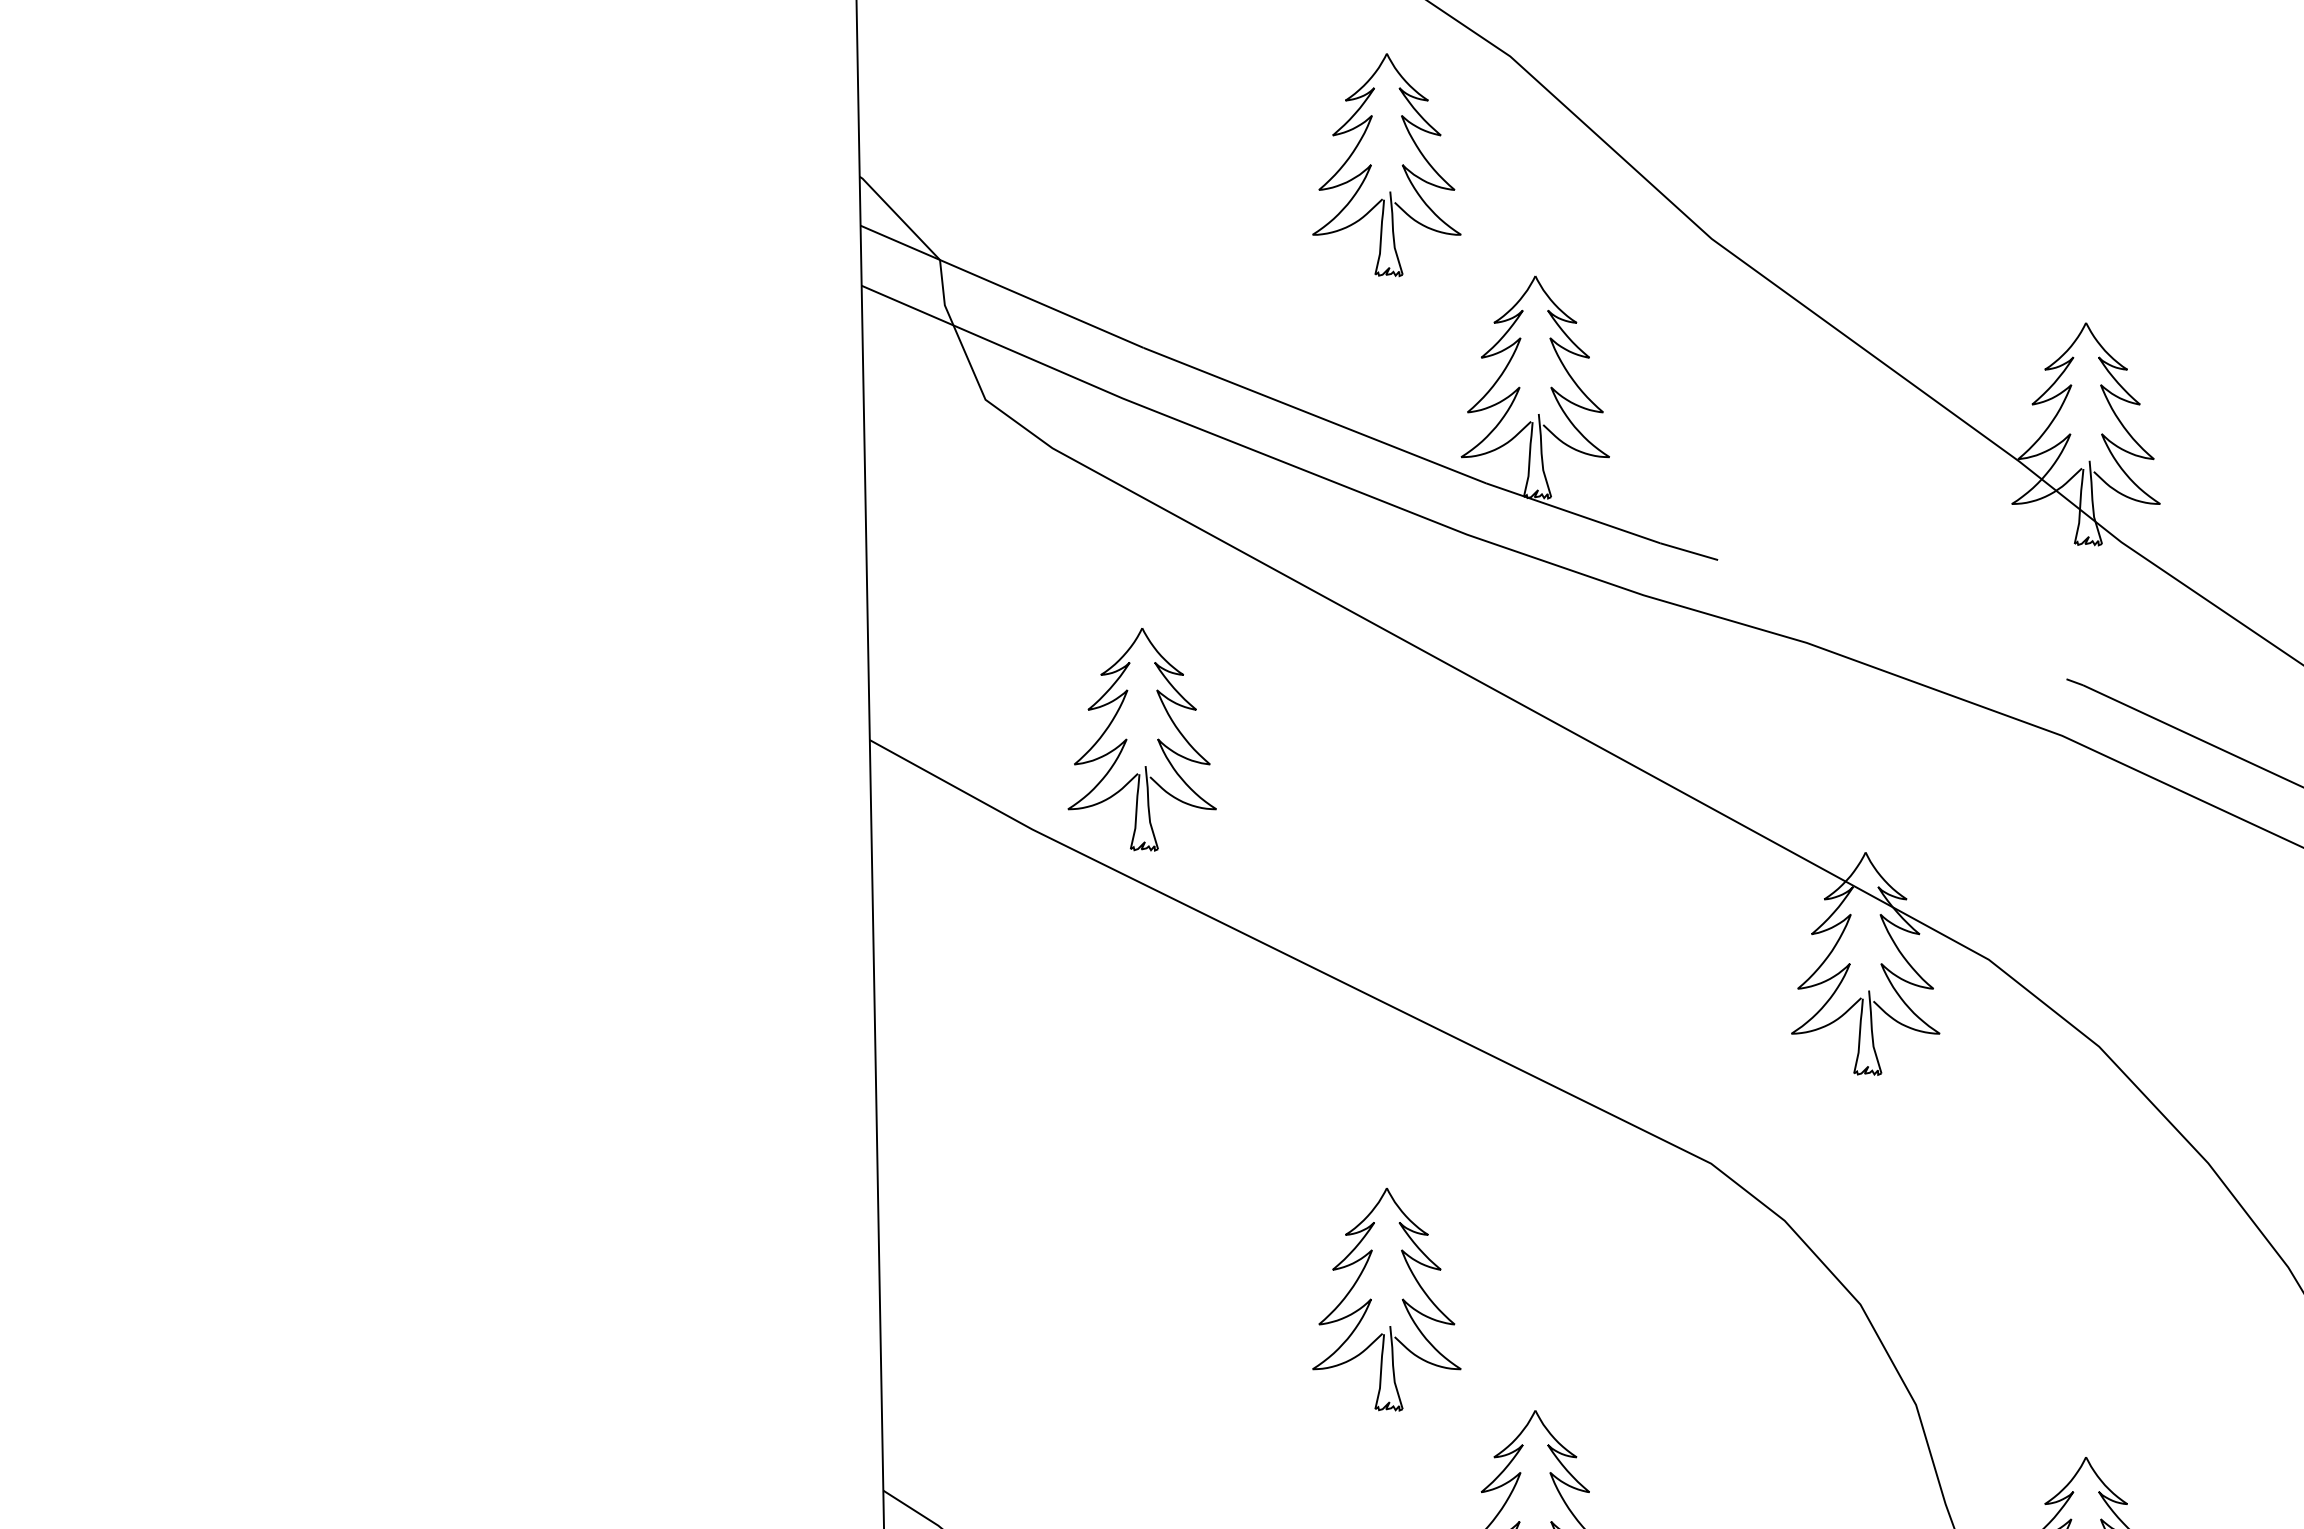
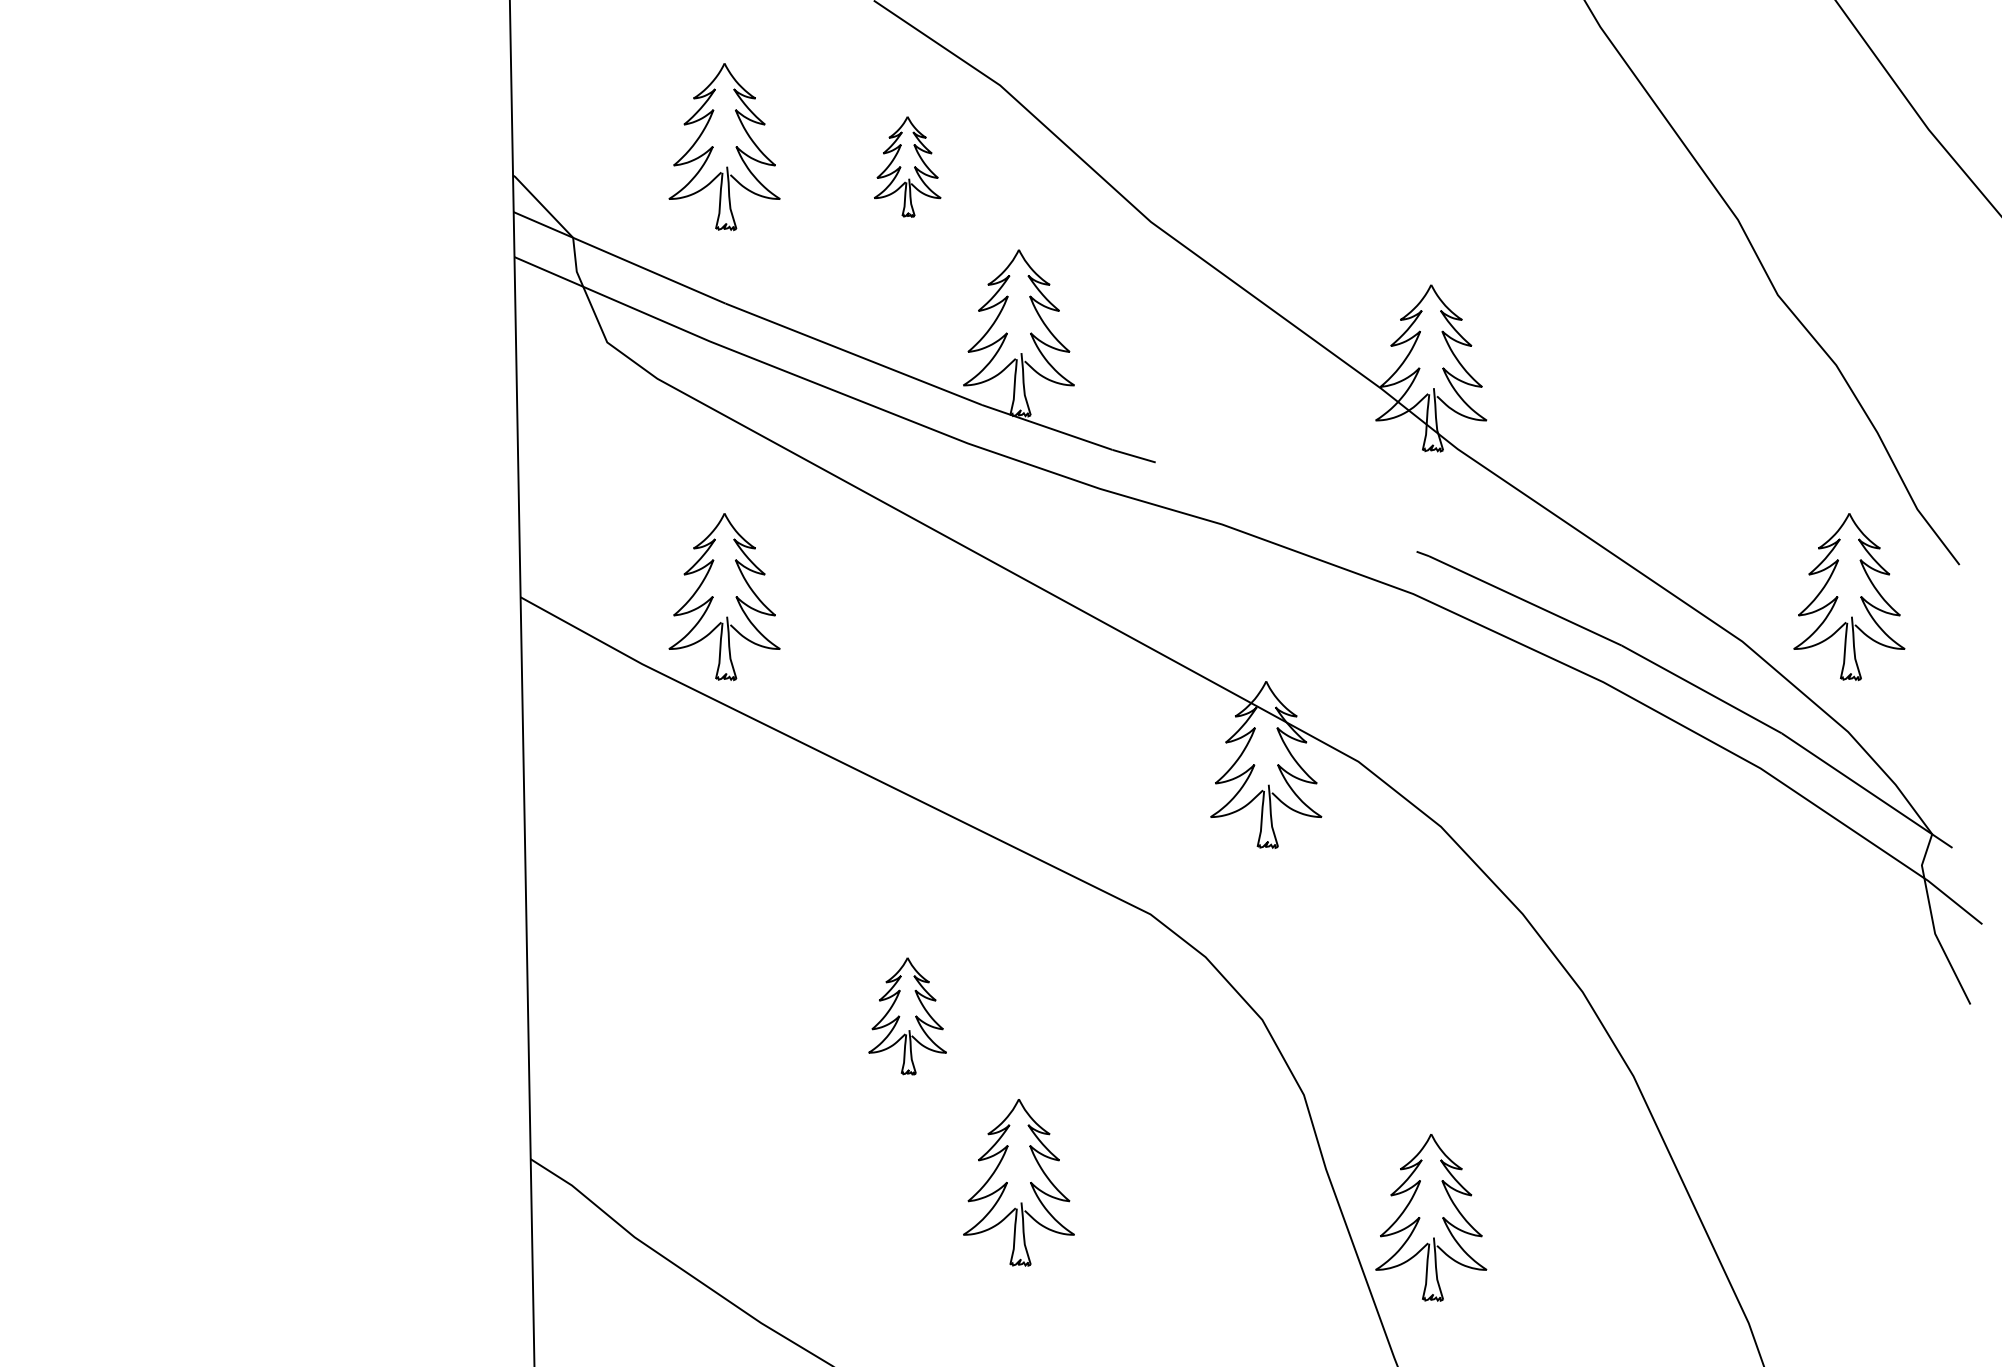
part: (1127, 139) -> (713, 147), added
part: (1386, 164) -> (907, 166), size x0.6
part: (1386, 1300) -> (907, 1016), size x0.7

